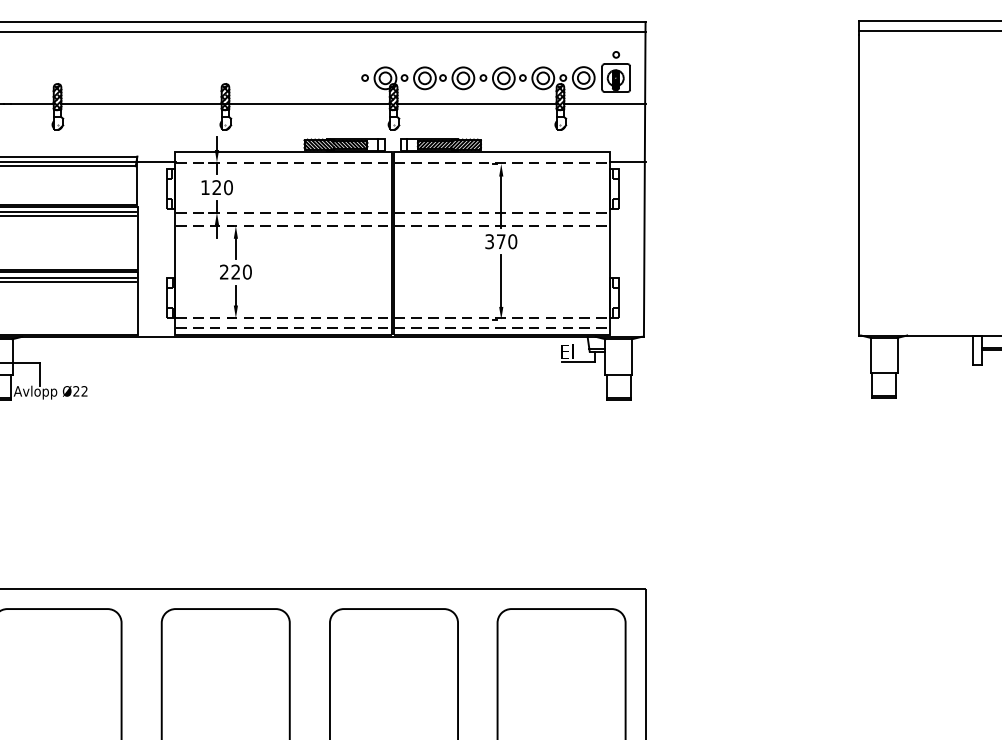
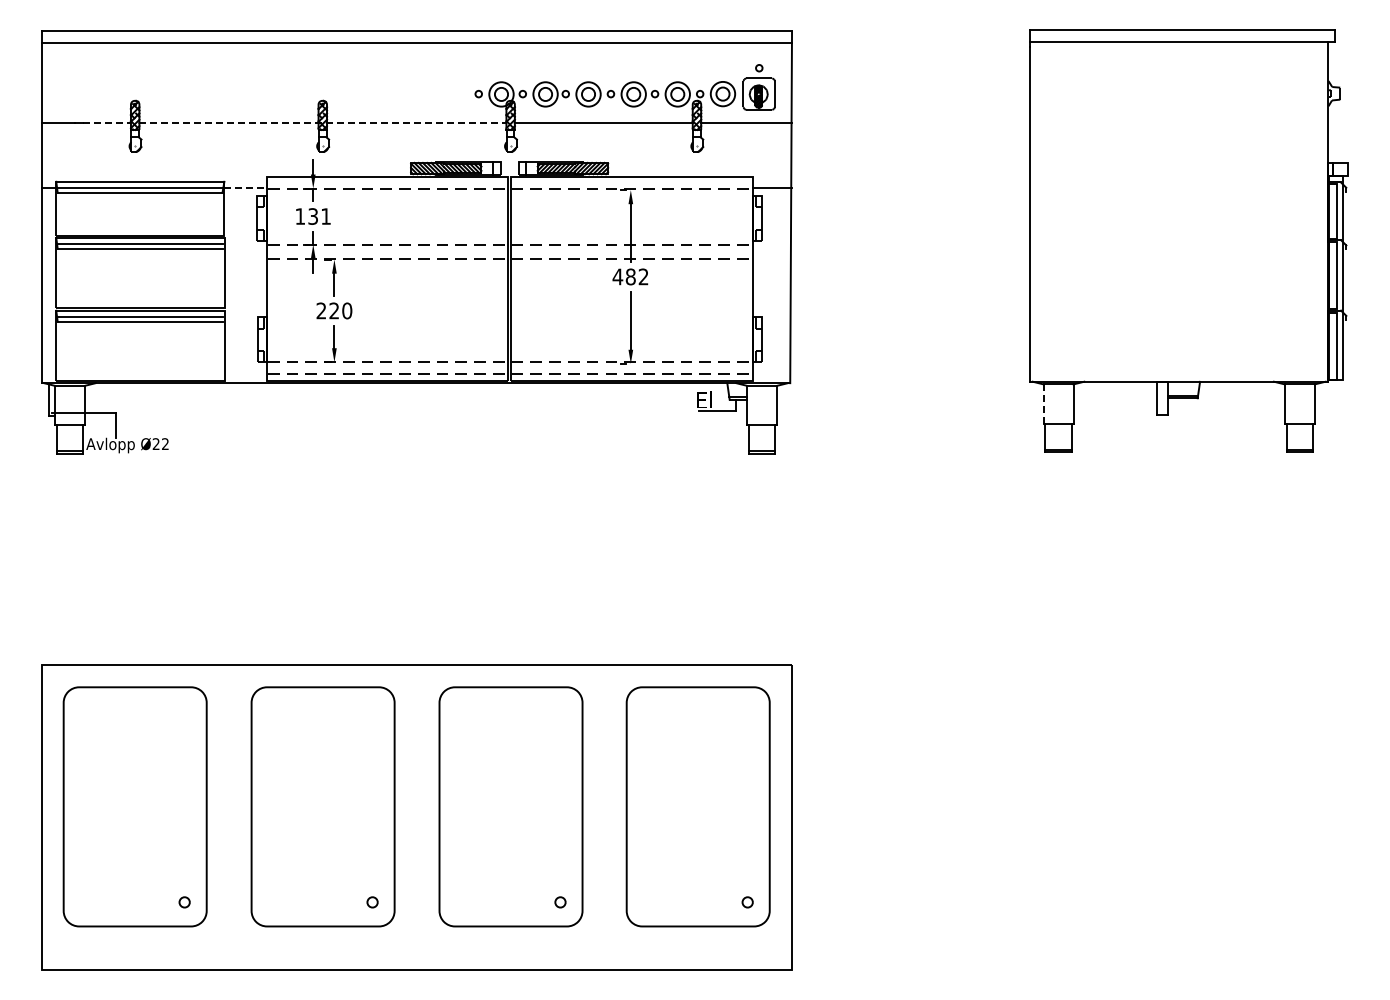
line: (32, 103) -> (107, 122), solid -> dashed
line: (225, 103) -> (322, 122), solid -> dashed
line: (157, 162) -> (246, 188), solid -> dashed
text: (222, 187) -> (319, 216), 120 -> 131
text: (500, 241) -> (630, 276), 370 -> 482
line: (870, 355) -> (1043, 404), solid -> dashed

